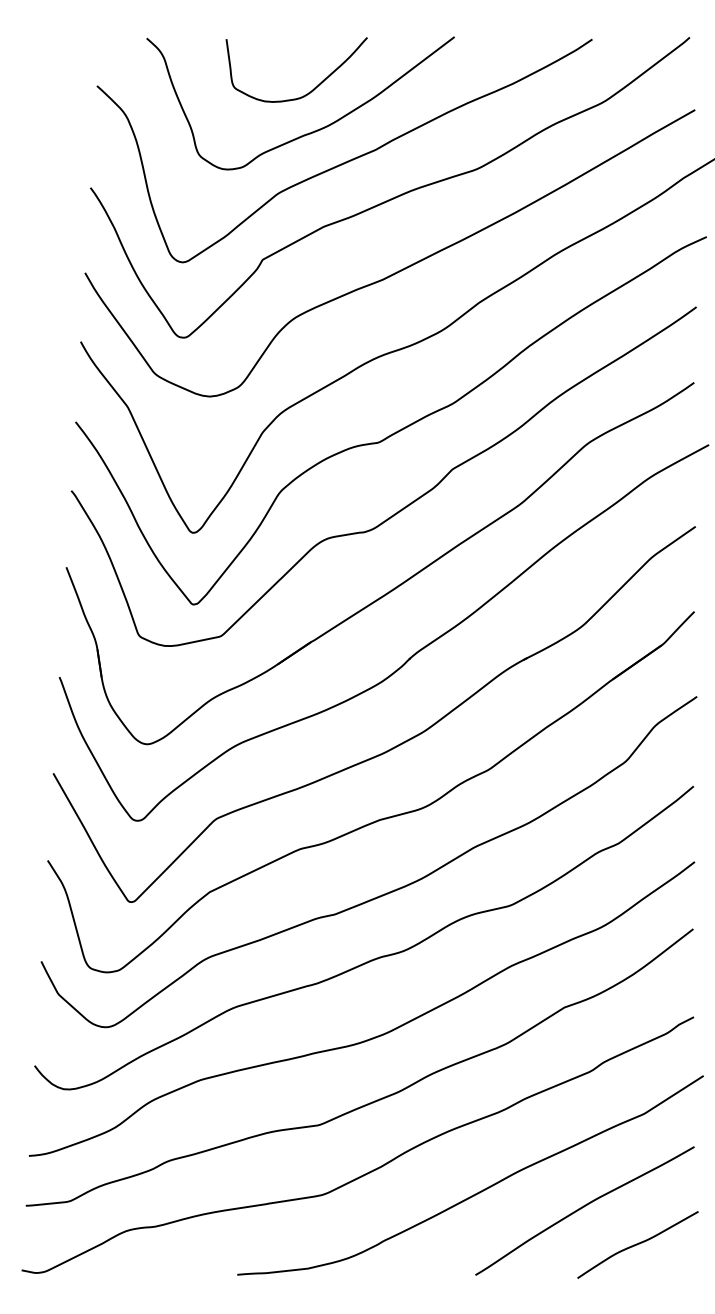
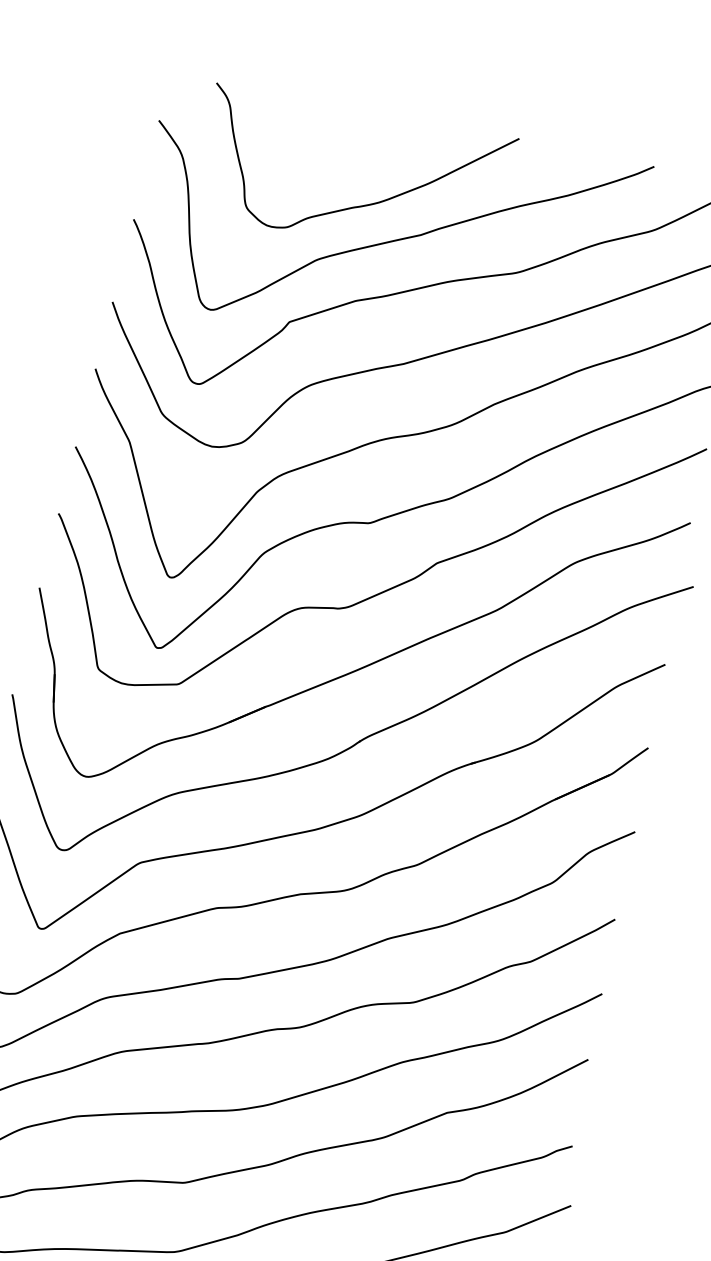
curve: (314, 87) -> (372, 162), removed

